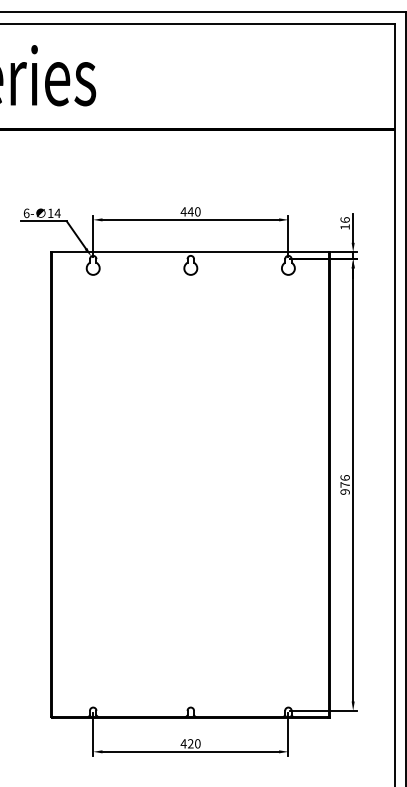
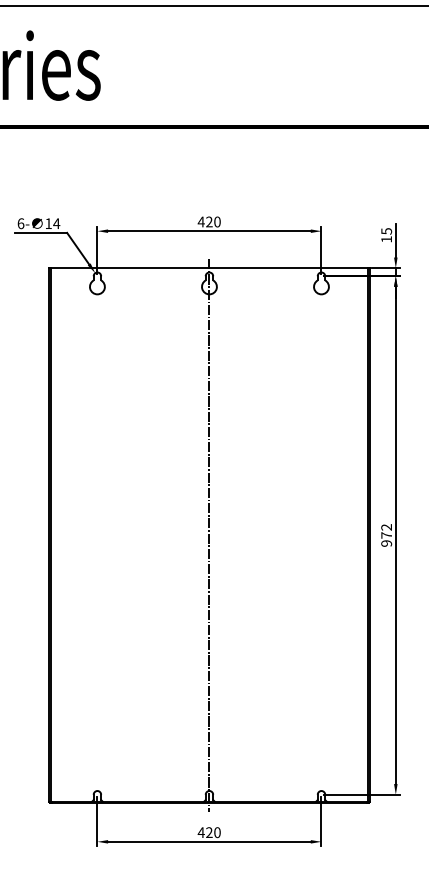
text: (190, 211) -> (209, 221), 440 -> 420
text: (344, 219) -> (385, 230), 16 -> 15
text: (344, 477) -> (385, 526), 976 -> 972
line: (190, 484) -> (209, 534), added

